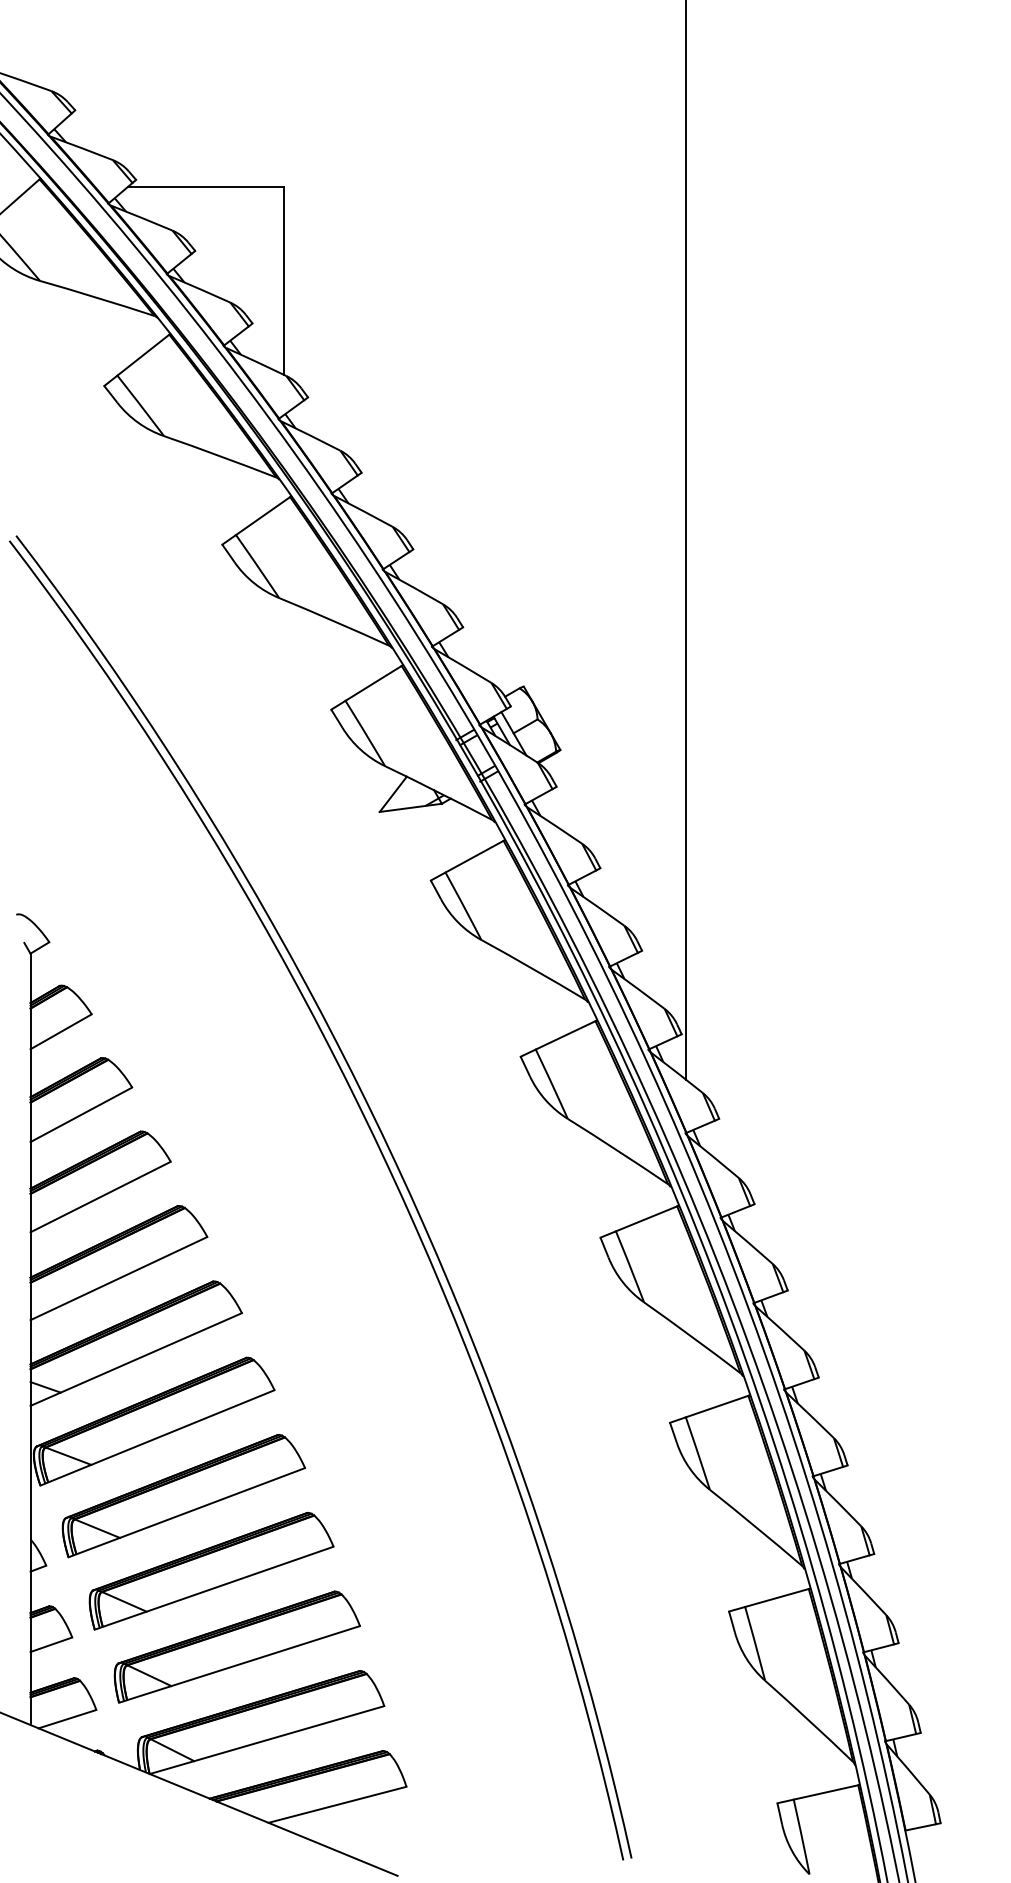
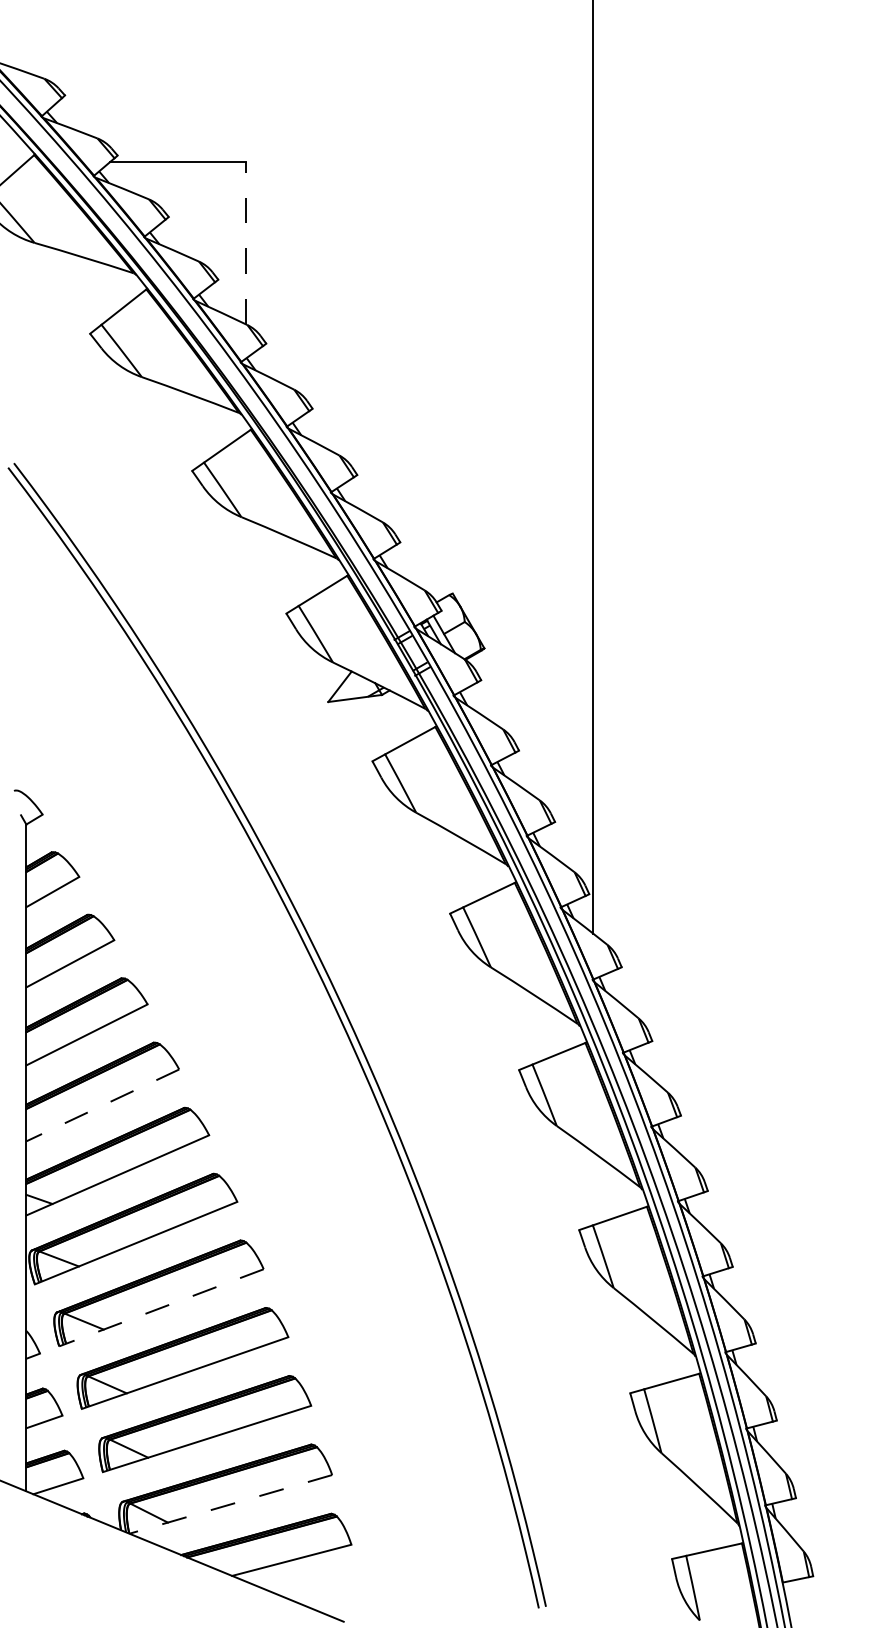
line: (284, 281) -> (245, 243), solid -> dashed
line: (118, 1278) -> (102, 1105), solid -> dashed
line: (186, 1512) -> (161, 1307), solid -> dashed
line: (266, 1740) -> (230, 1504), solid -> dashed

